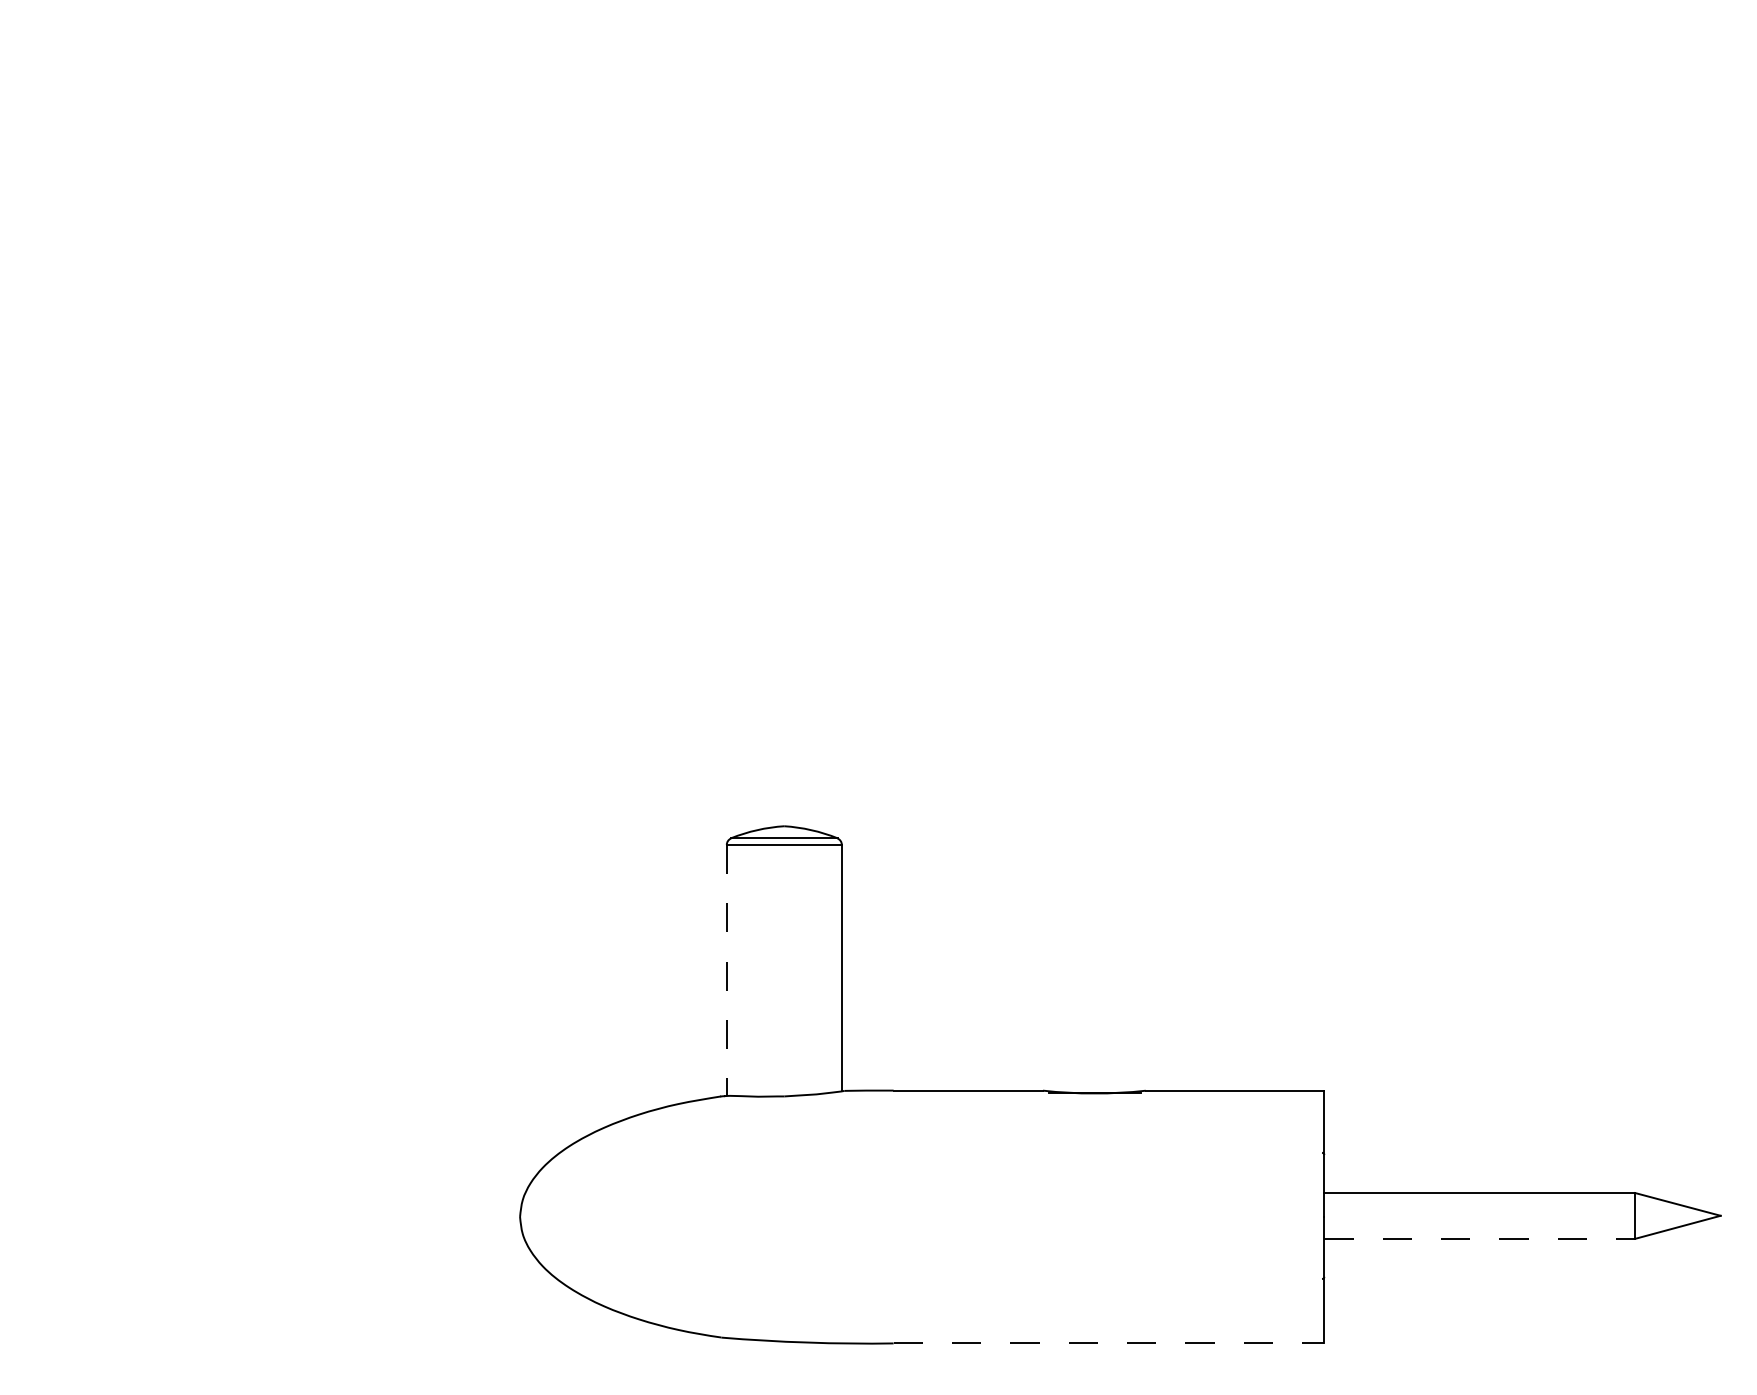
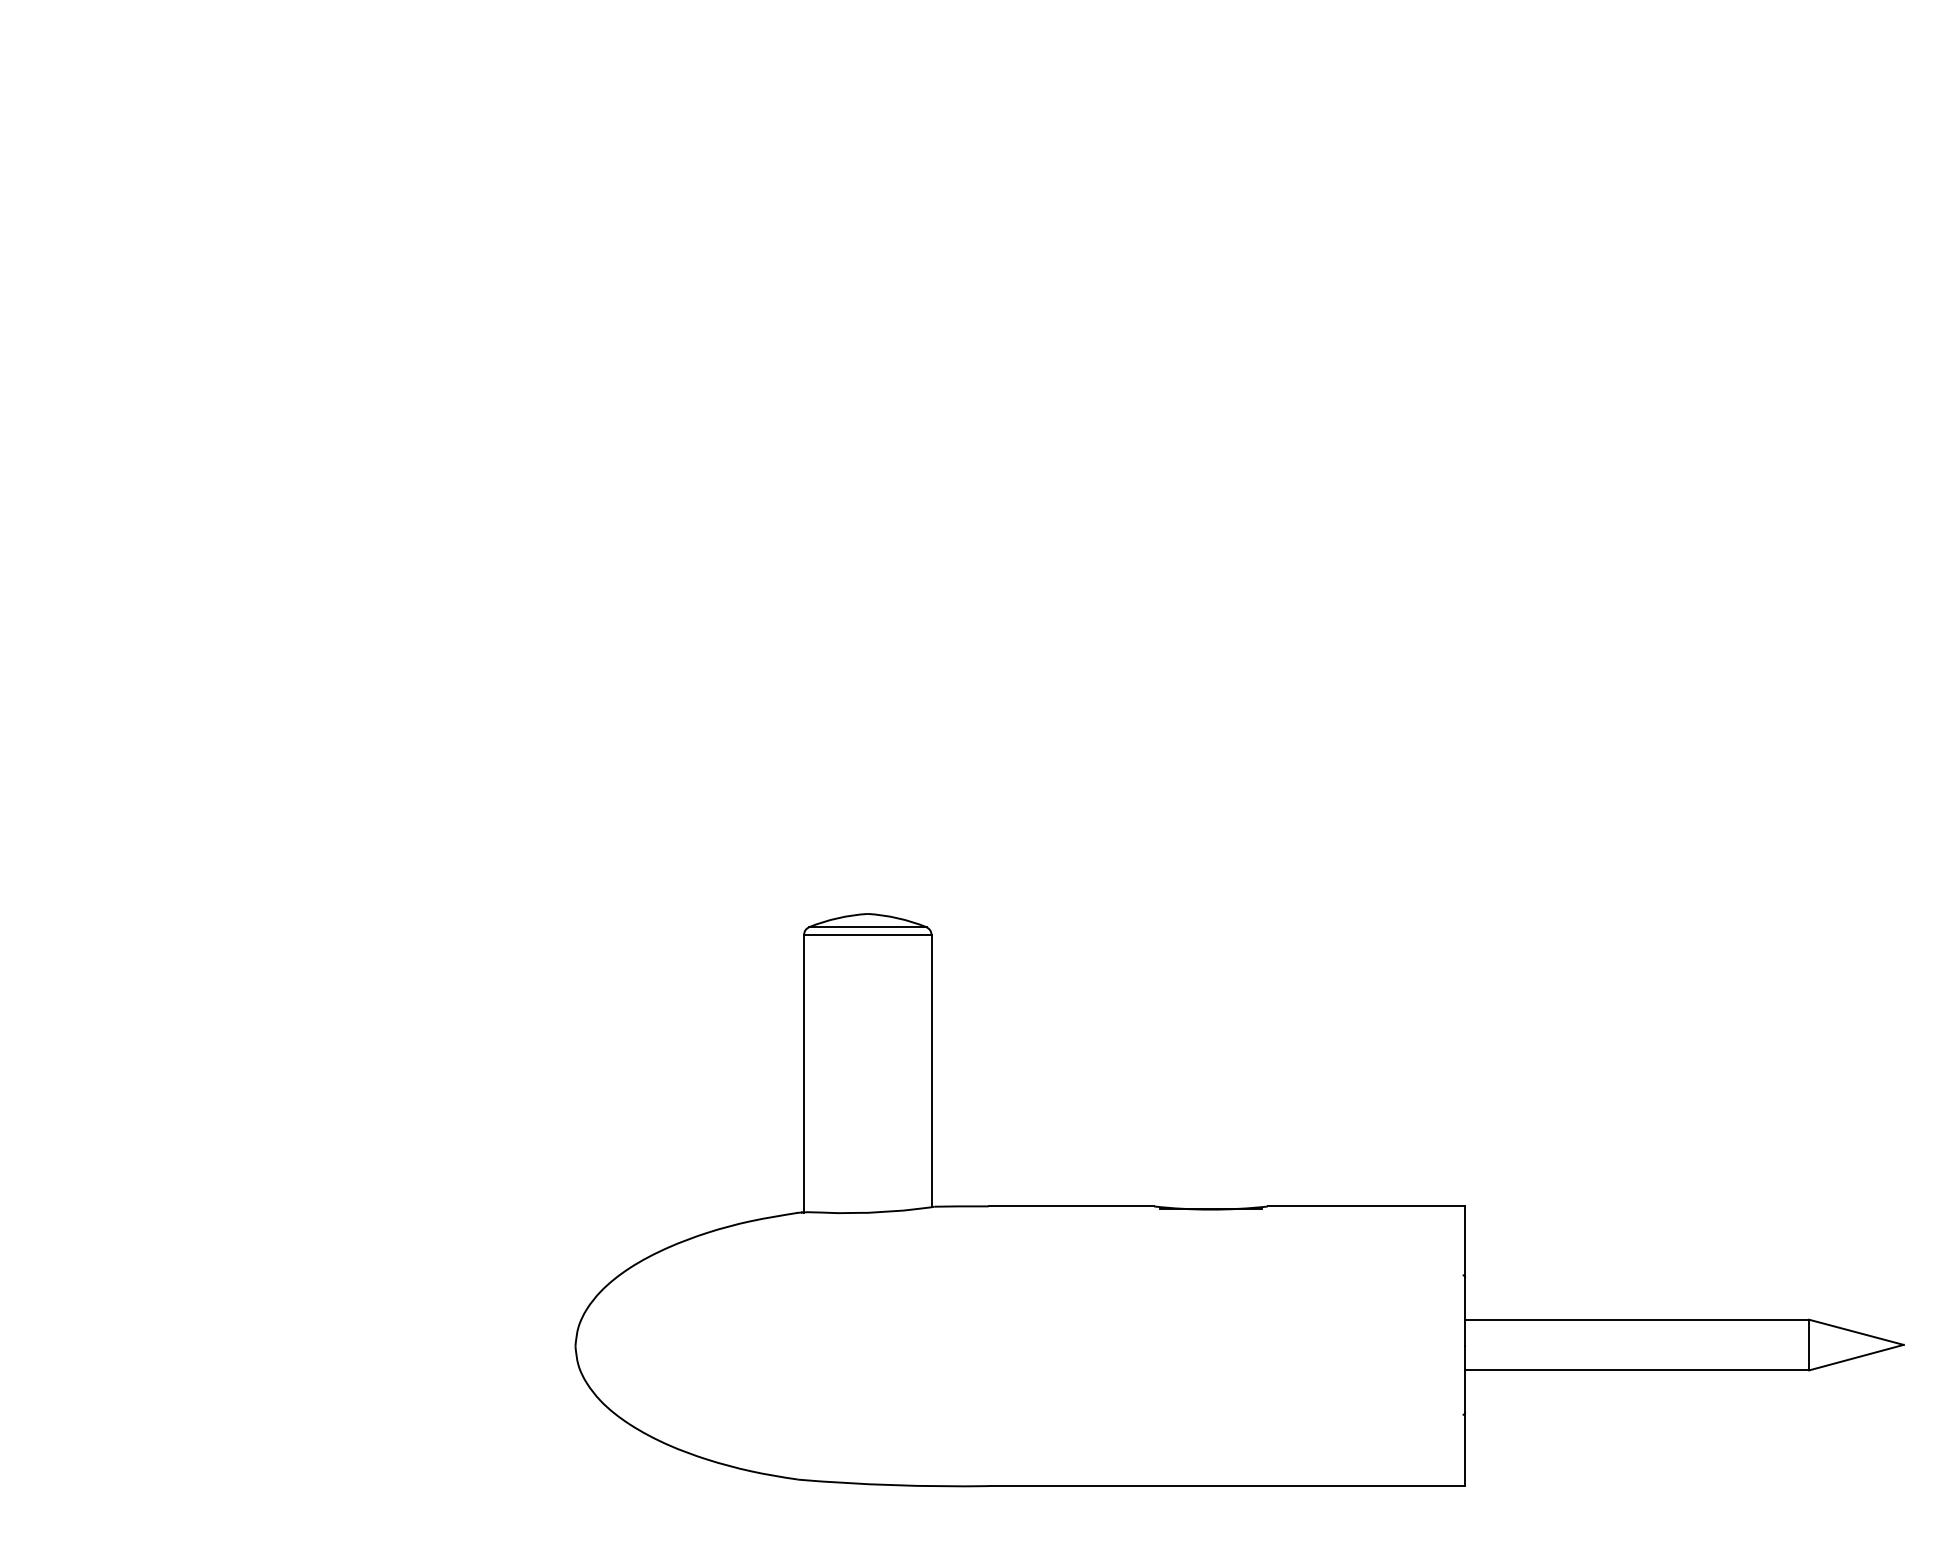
line: (727, 970) -> (804, 1073), dashed -> solid
line: (1480, 1238) -> (1637, 1370), dashed -> solid
line: (1109, 1342) -> (1227, 1485), dashed -> solid

